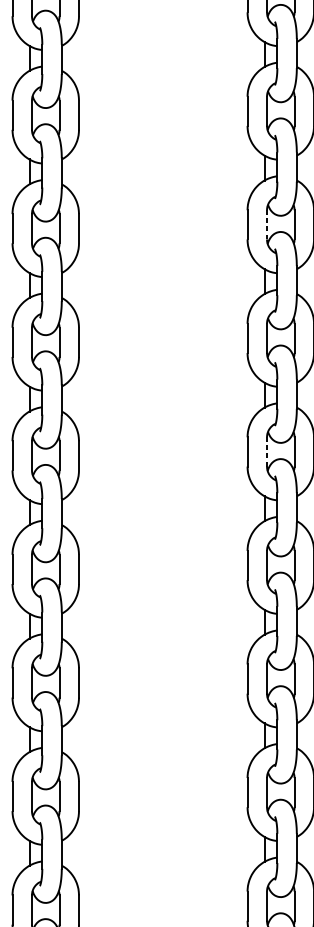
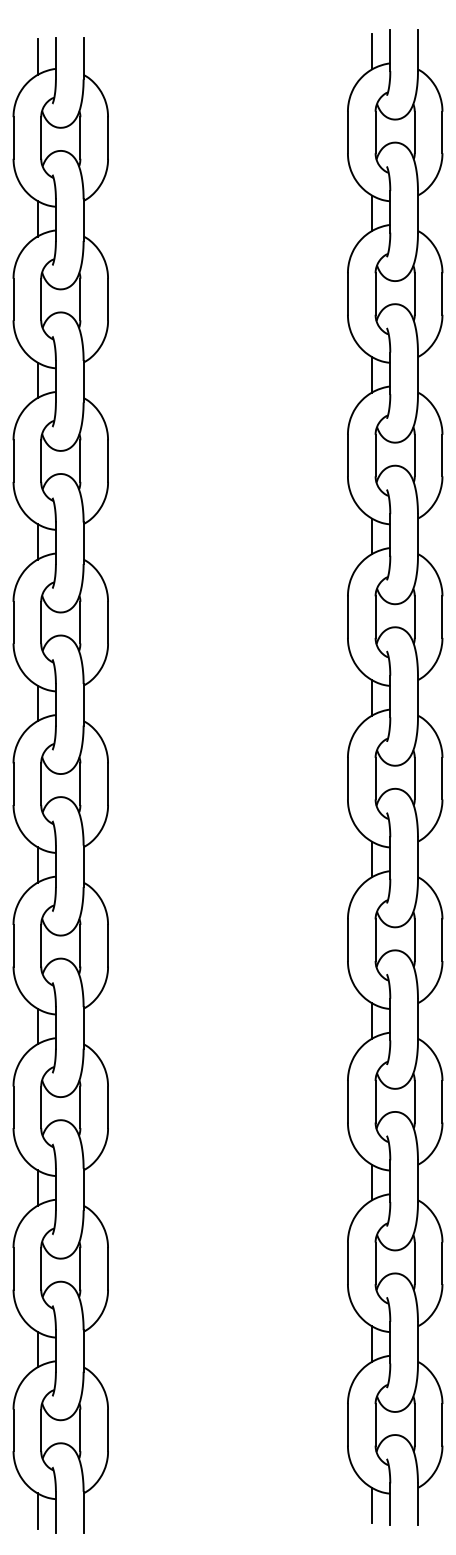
line: (266, 224) -> (375, 455), dashed -> solid
line: (266, 451) -> (375, 778), dashed -> solid

